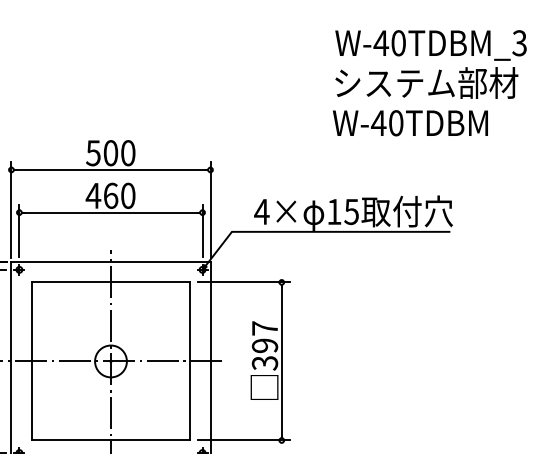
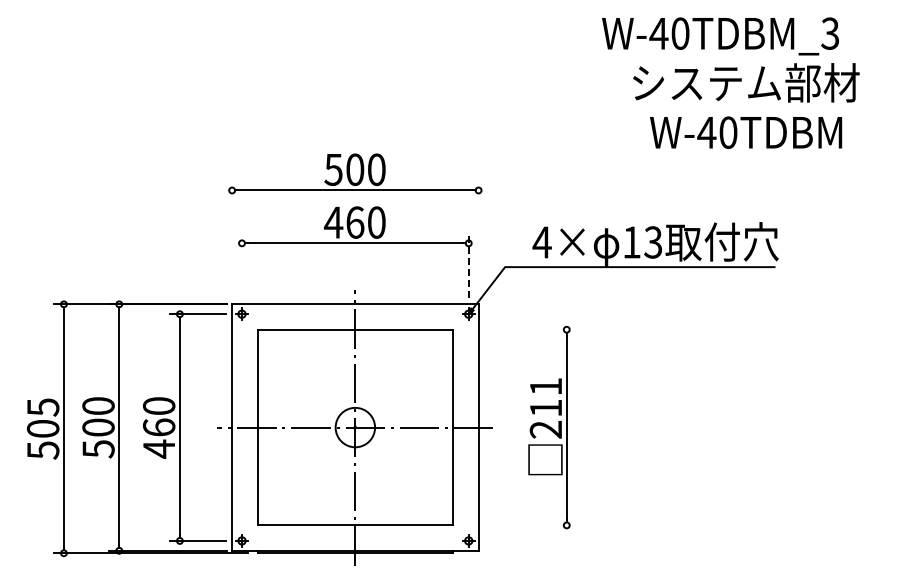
text: (430, 45) -> (720, 36), moved
text: (410, 123) -> (746, 132), moved
line: (11, 209) -> (232, 239), removed
line: (210, 209) -> (478, 239), removed
text: (351, 211) -> (653, 242), 15 -> 13
line: (19, 230) -> (242, 265), removed
line: (202, 230) -> (468, 265), solid -> dashed
line: (243, 282) -> (519, 329), removed
text: (264, 345) -> (545, 407), 397 -> 211
line: (243, 440) -> (519, 525), removed

